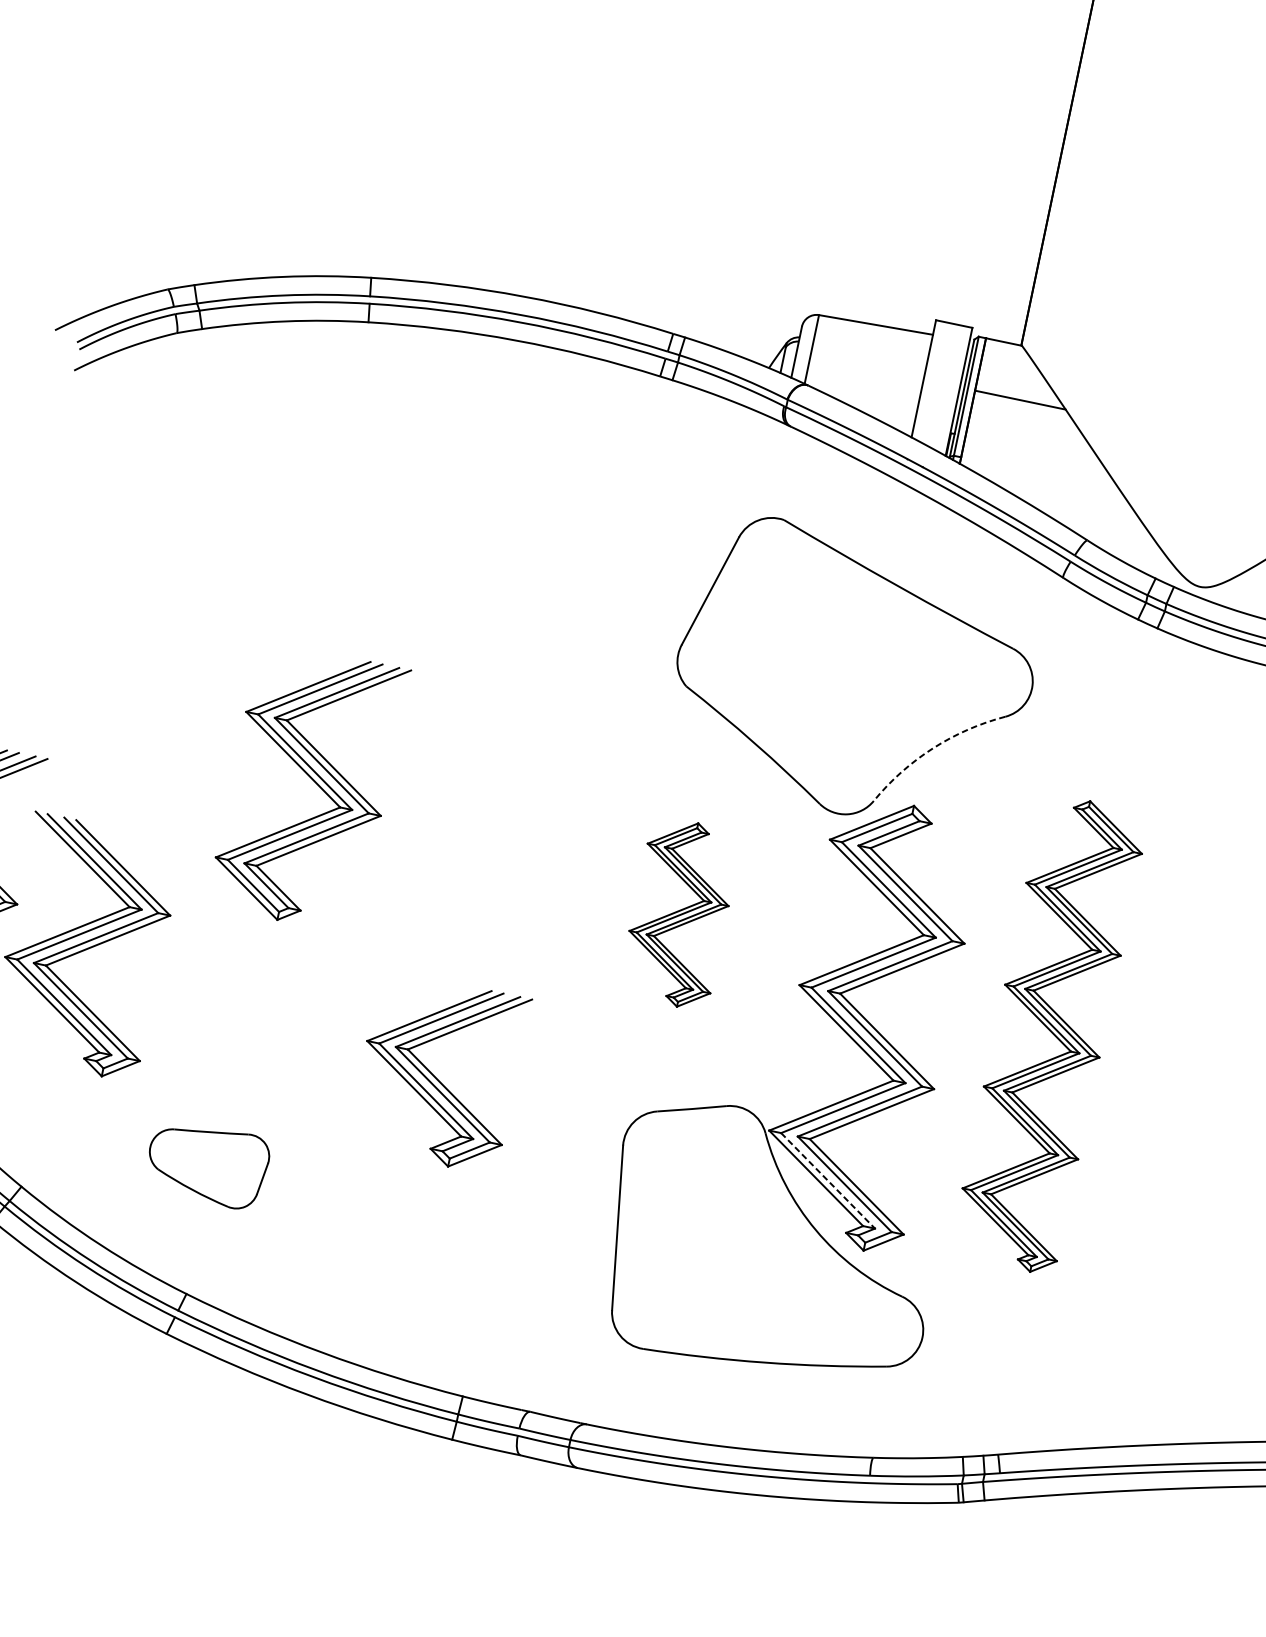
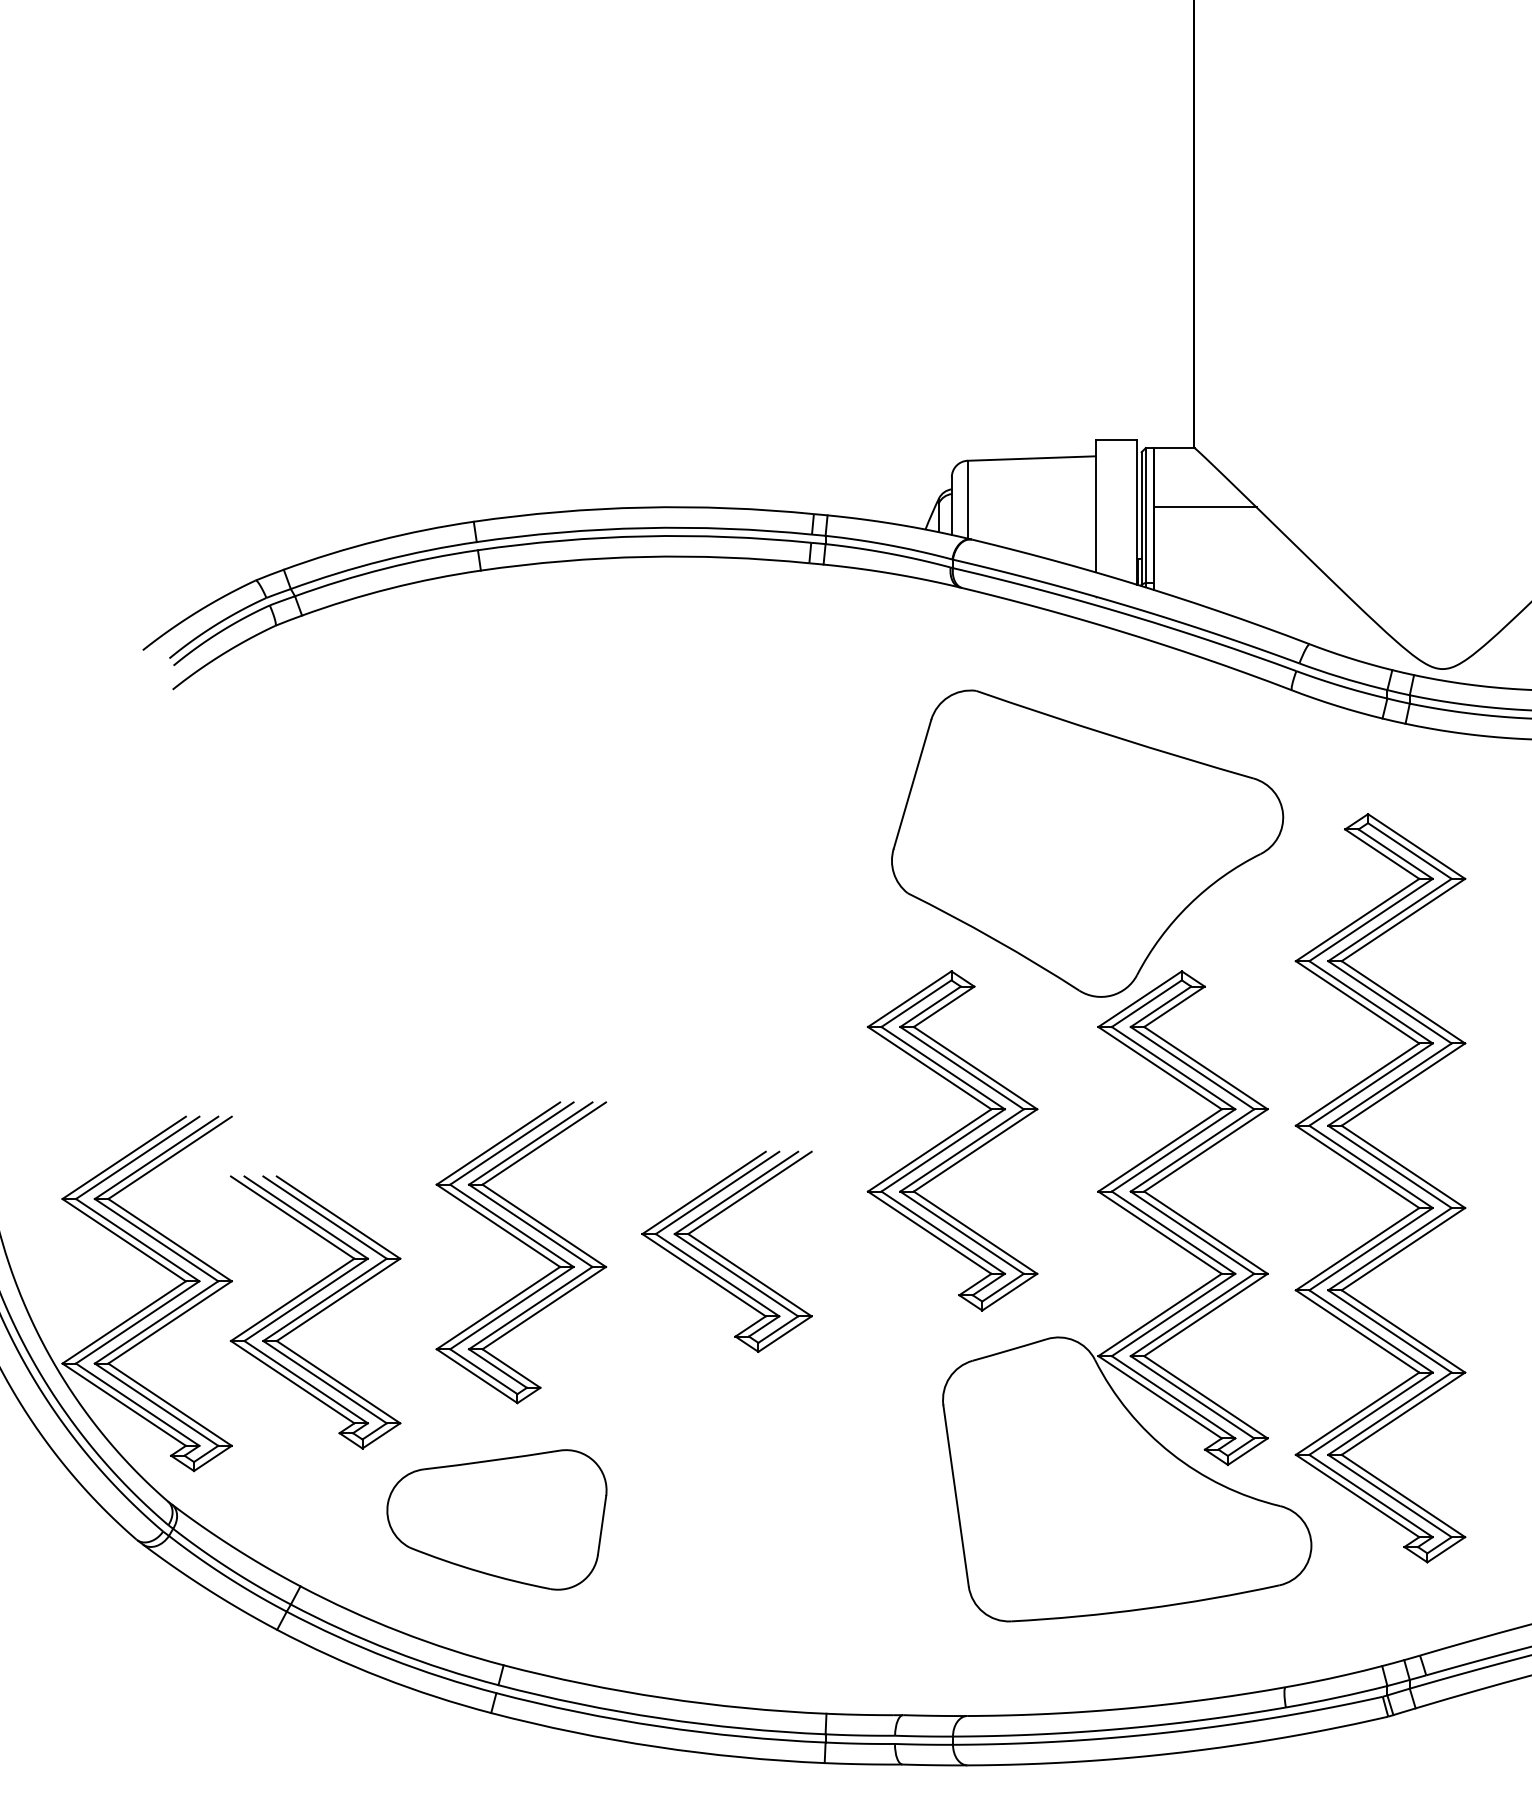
arc: (933, 748) -> (1189, 904), dashed -> solid
part: (315, 783) -> (527, 1246), moved
part: (680, 913) -> (952, 1140), size x1.67
part: (1049, 1034) -> (1380, 1188), size x1.43
part: (438, 1071) -> (726, 1251), moved
part: (207, 1163) -> (496, 1519), size x1.67
line: (828, 1181) -> (1174, 1397), dashed -> solid

